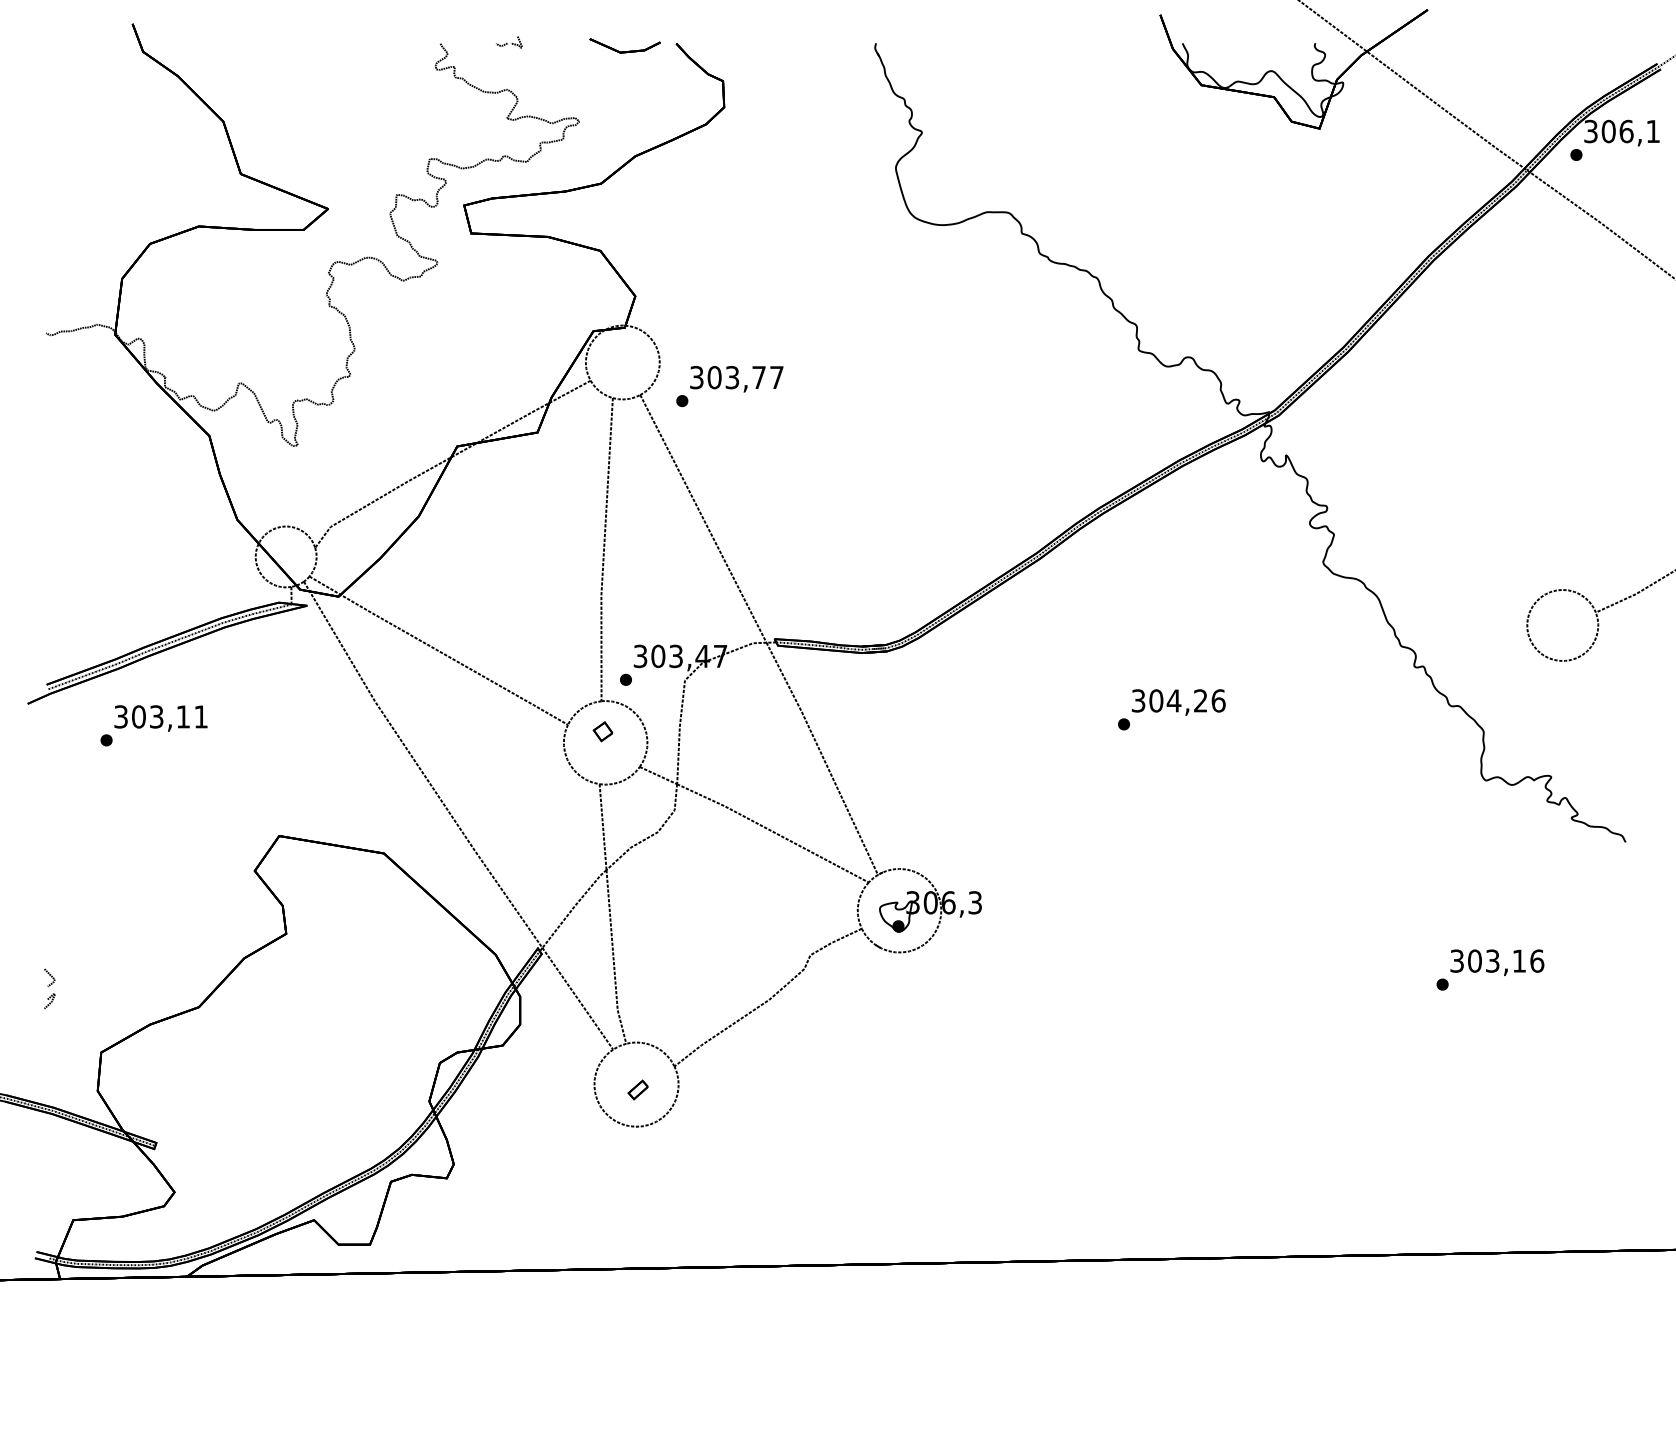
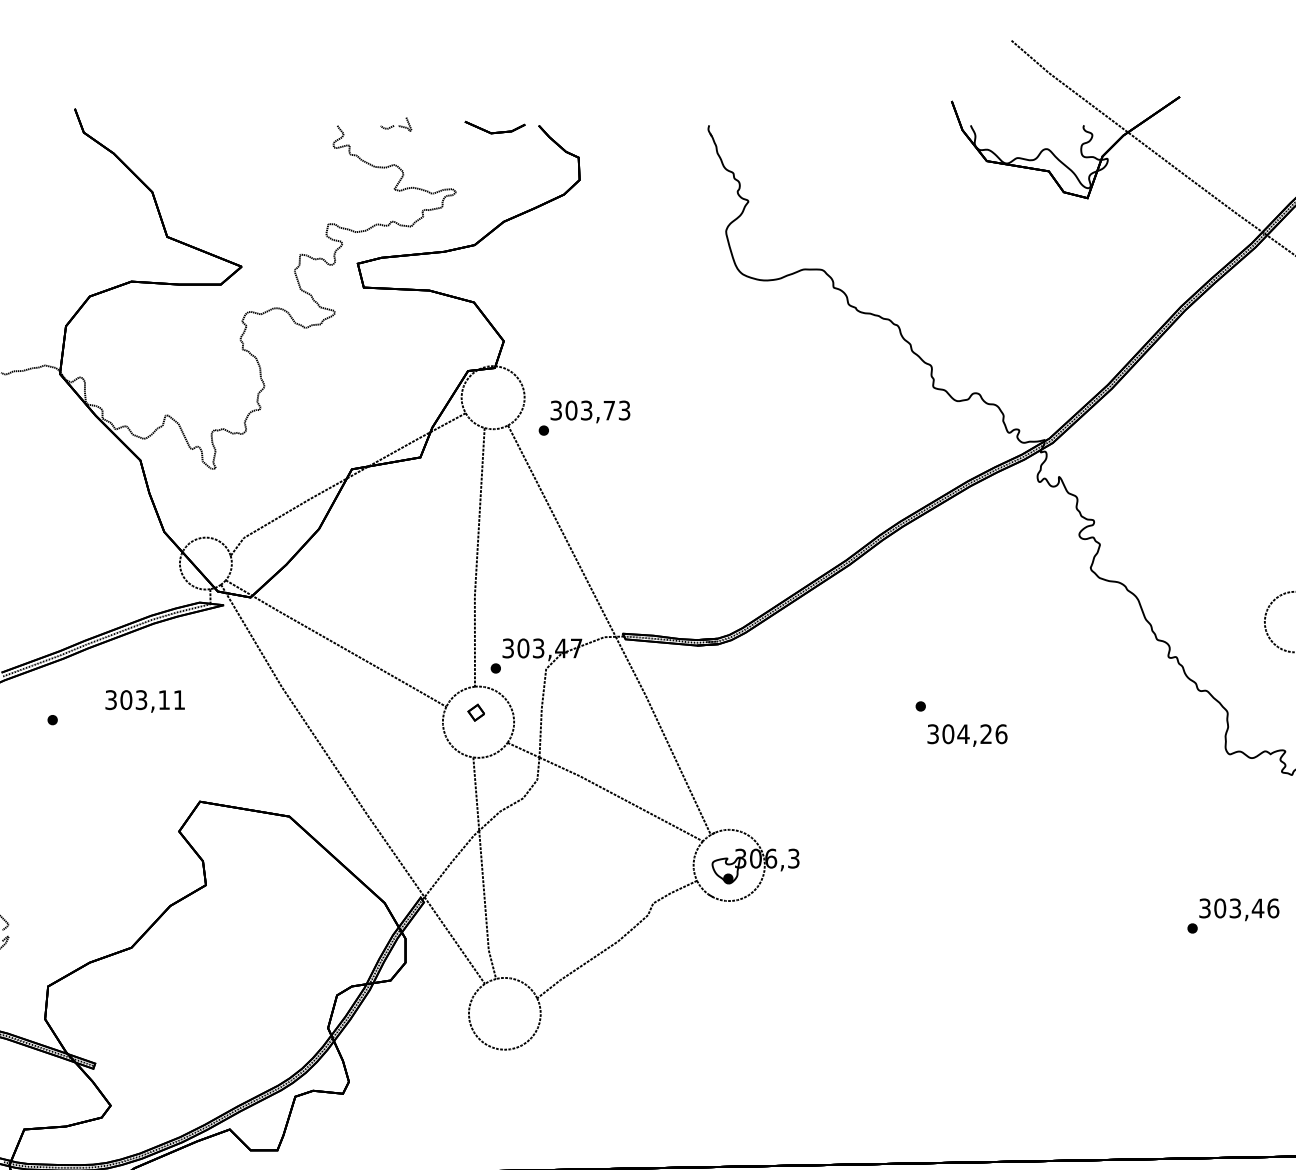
part: (509, 42) -> (396, 124), size x1.4
text: (776, 377) -> (624, 410), 303,77 -> 303,73
text: (1178, 702) -> (967, 735), moved
text: (160, 718) -> (144, 701), moved
text: (1519, 960) -> (1258, 907), 303,16 -> 303,46
part: (637, 1089) -> (505, 1017), removed

